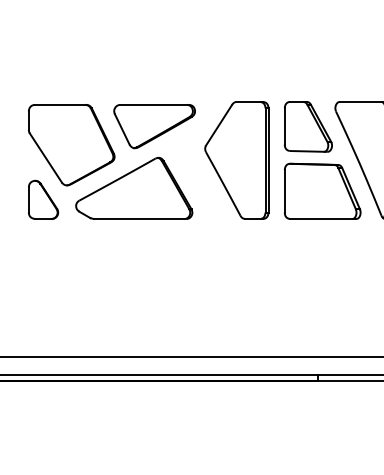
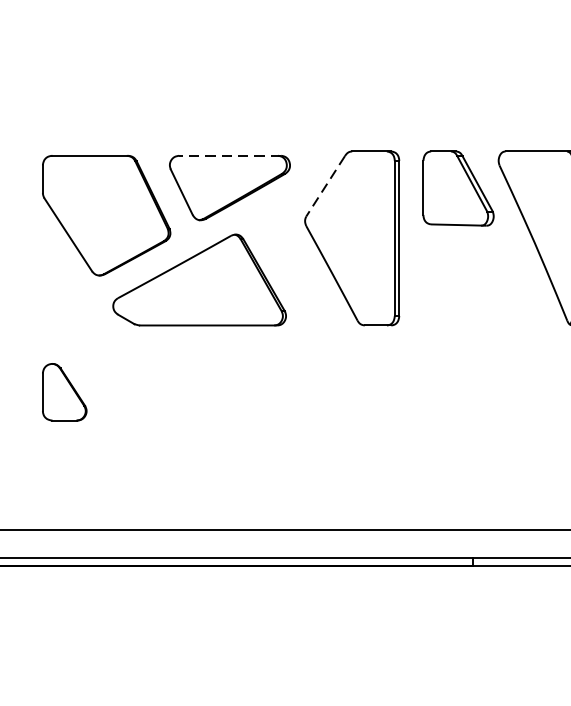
line: (154, 104) -> (229, 155), solid -> dashed
line: (218, 125) -> (324, 186), solid -> dashed
part: (322, 190) -> (479, 283), removed
part: (43, 199) -> (64, 391), moved

